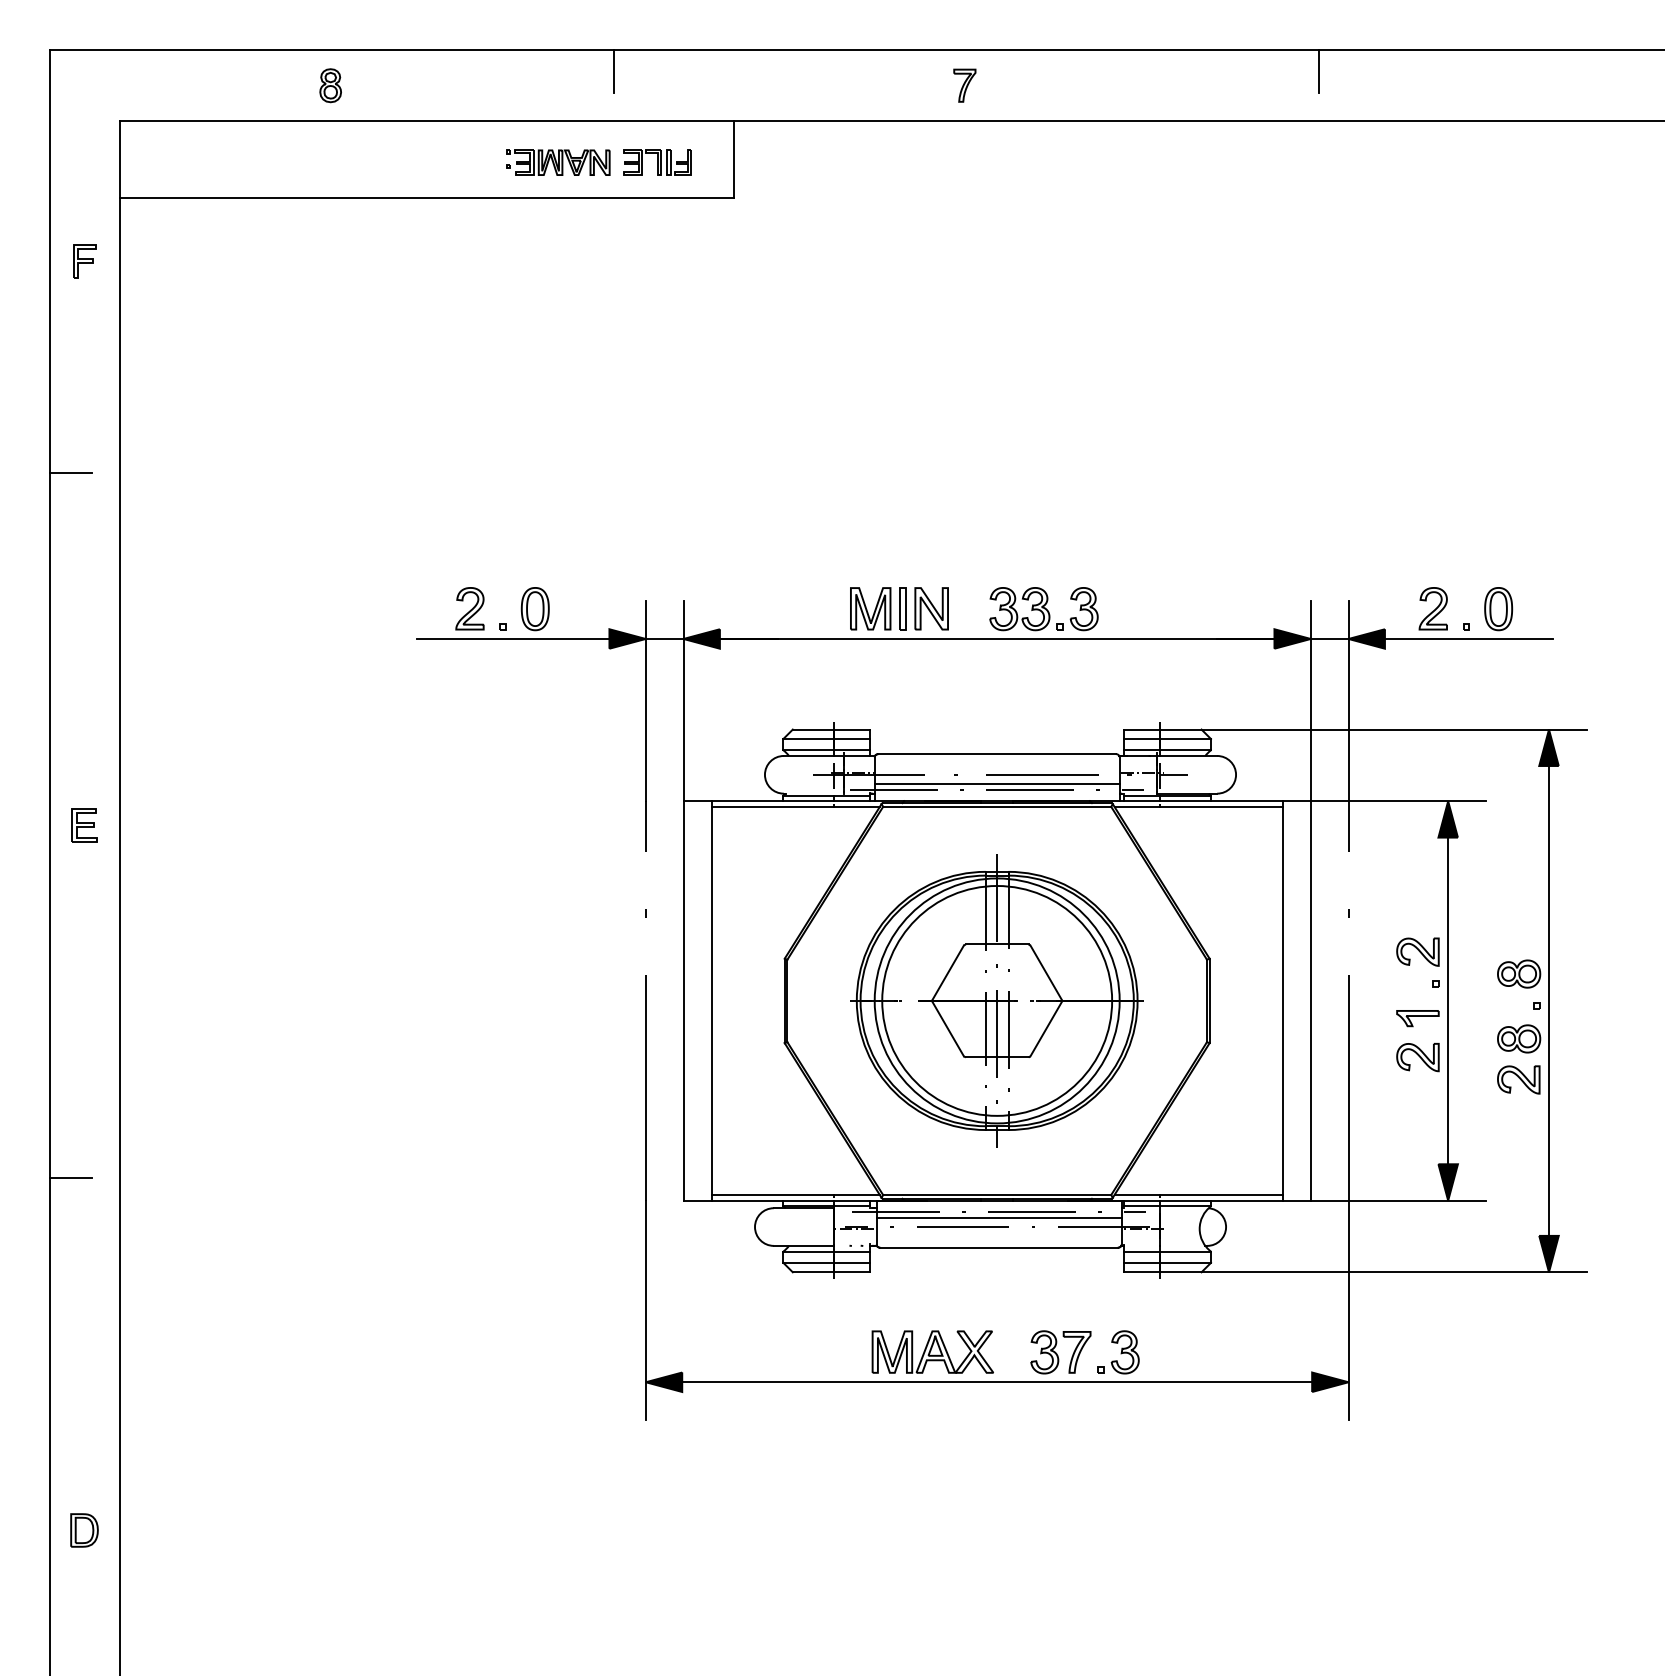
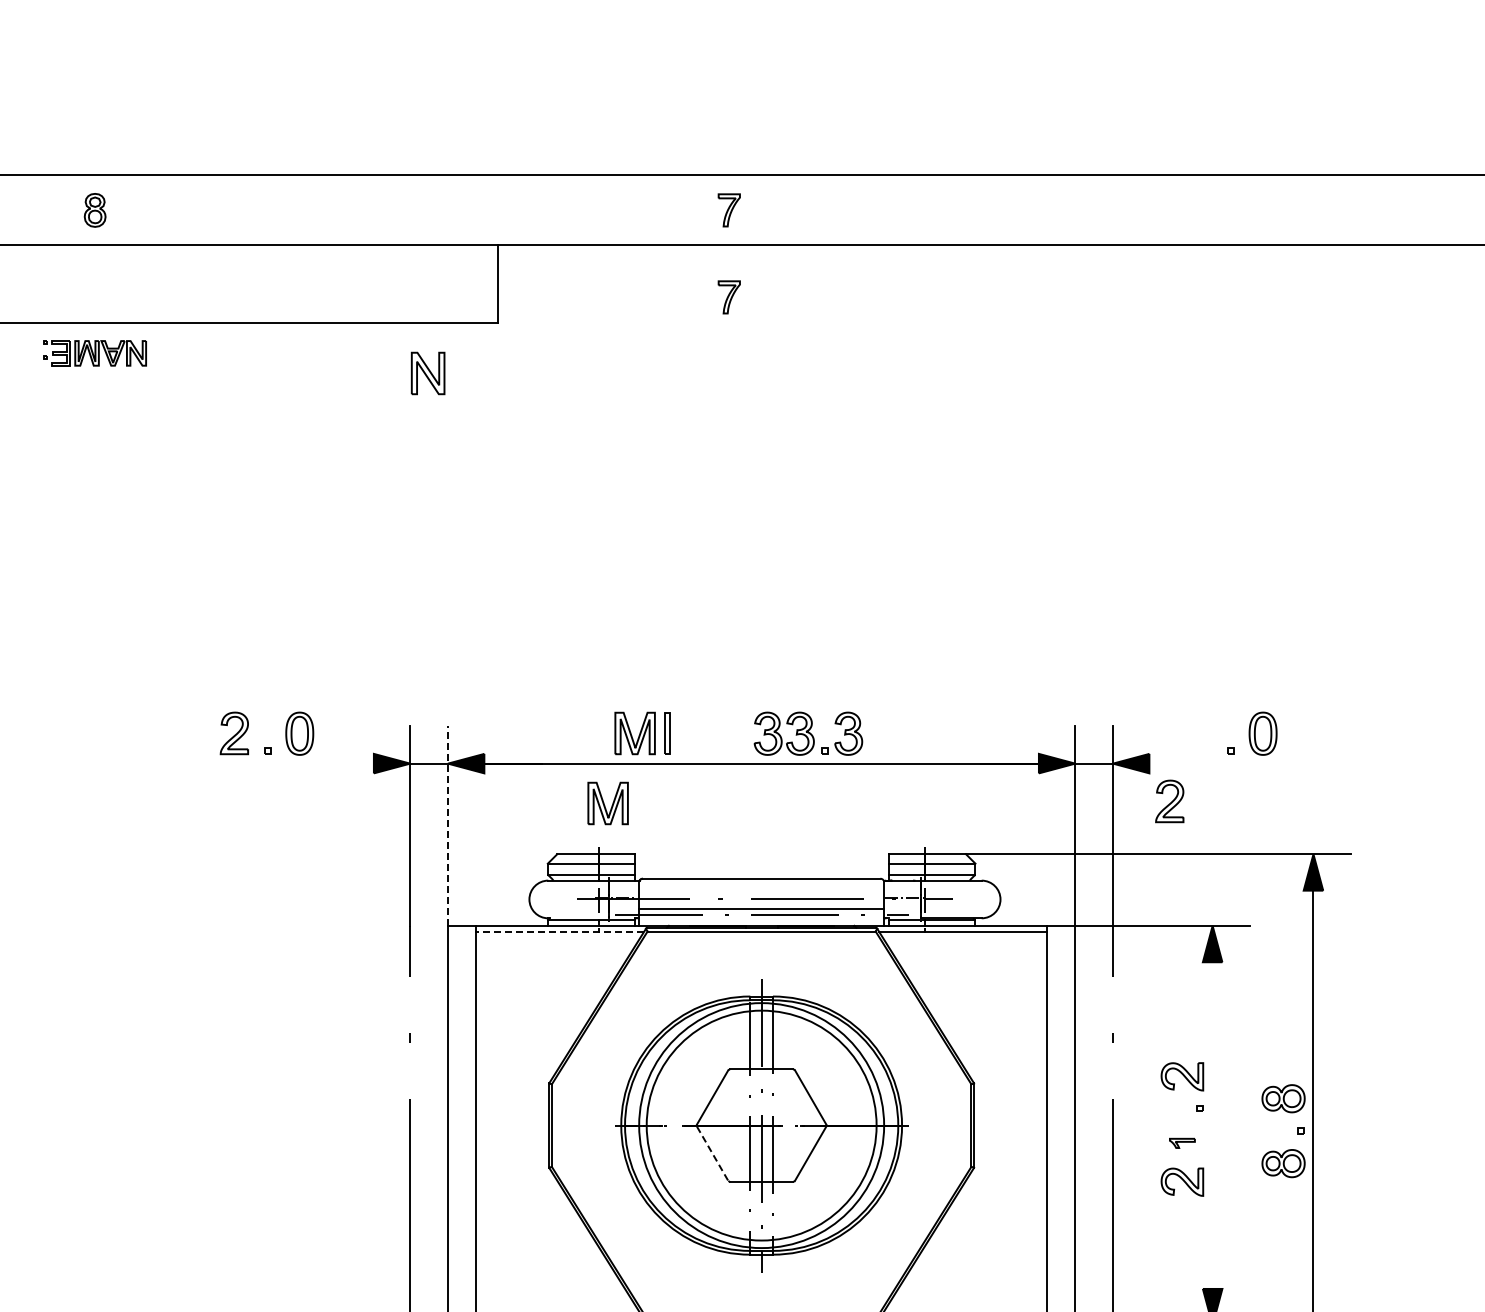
line: (613, 71) -> (377, 196), removed
line: (1318, 71) -> (1082, 196), removed
part: (558, 162) -> (94, 353), moved
part: (657, 162) -> (421, 287), removed
part: (964, 172) -> (728, 297), added
part: (931, 608) -> (427, 373), moved
part: (1432, 608) -> (1168, 801), moved
line: (512, 638) -> (276, 763), removed
line: (1468, 638) -> (1232, 763), removed
part: (843, 678) -> (607, 803), added
line: (683, 701) -> (447, 826), solid -> dashed
line: (795, 806) -> (559, 931), solid -> dashed
line: (1448, 1000) -> (1212, 1125), removed
part: (1417, 1018) -> (1181, 1143), size x0.6
line: (948, 1029) -> (712, 1154), solid -> dashed
part: (1518, 1079) -> (1282, 1204), removed

